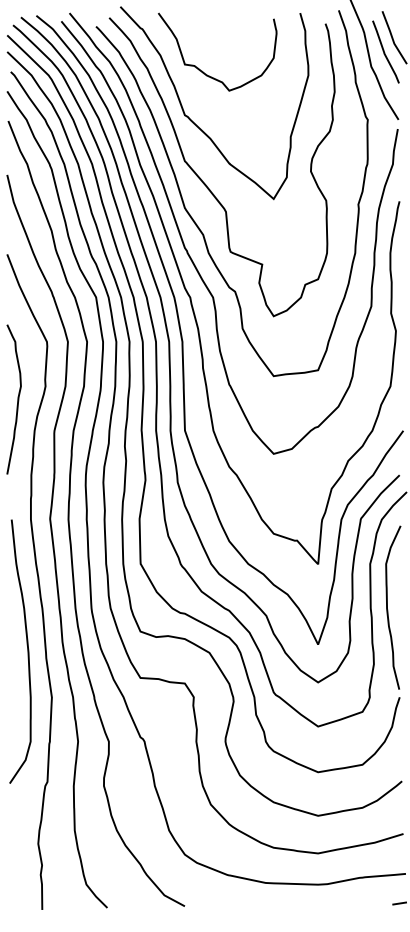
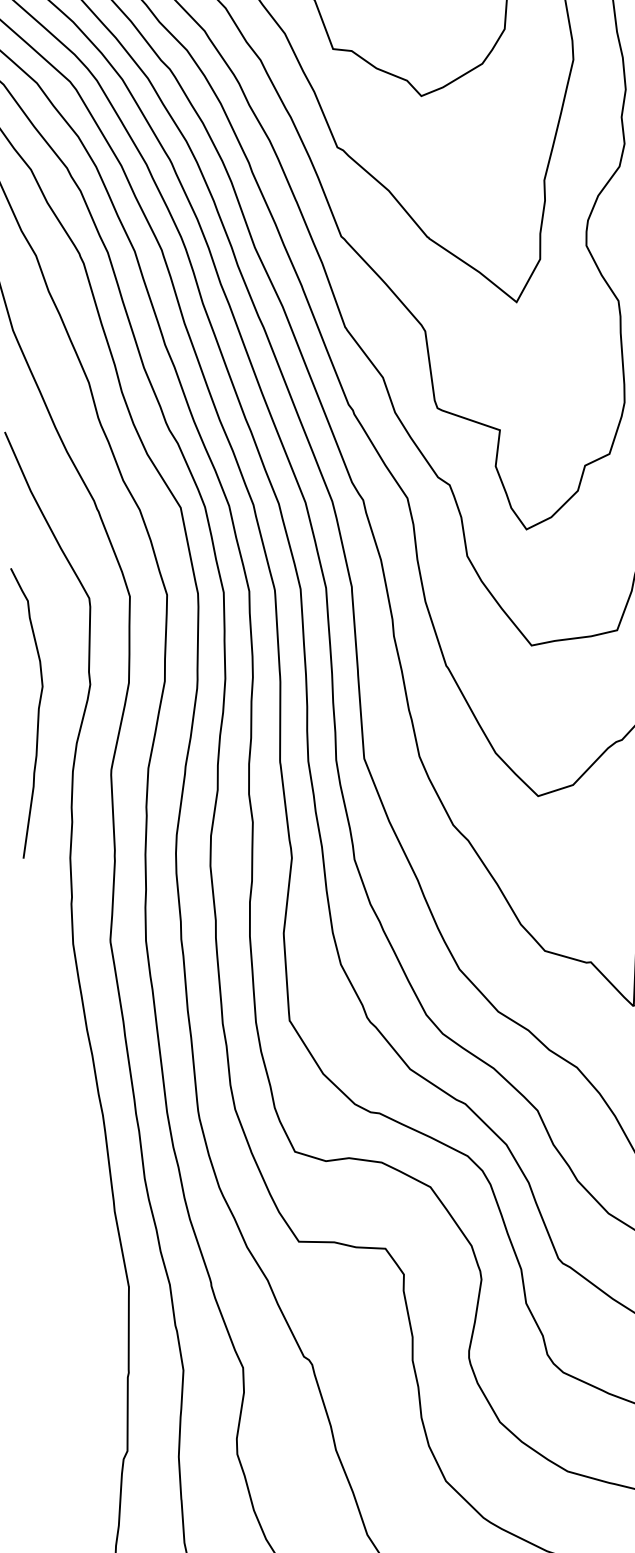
curve: (27, 651) -> (77, 1199), removed

